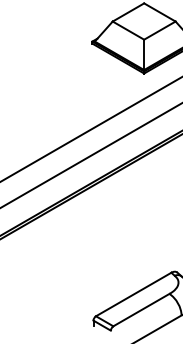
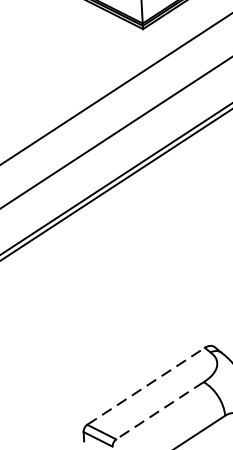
line: (133, 294) -> (145, 386), solid -> dashed
line: (140, 310) -> (158, 411), solid -> dashed

